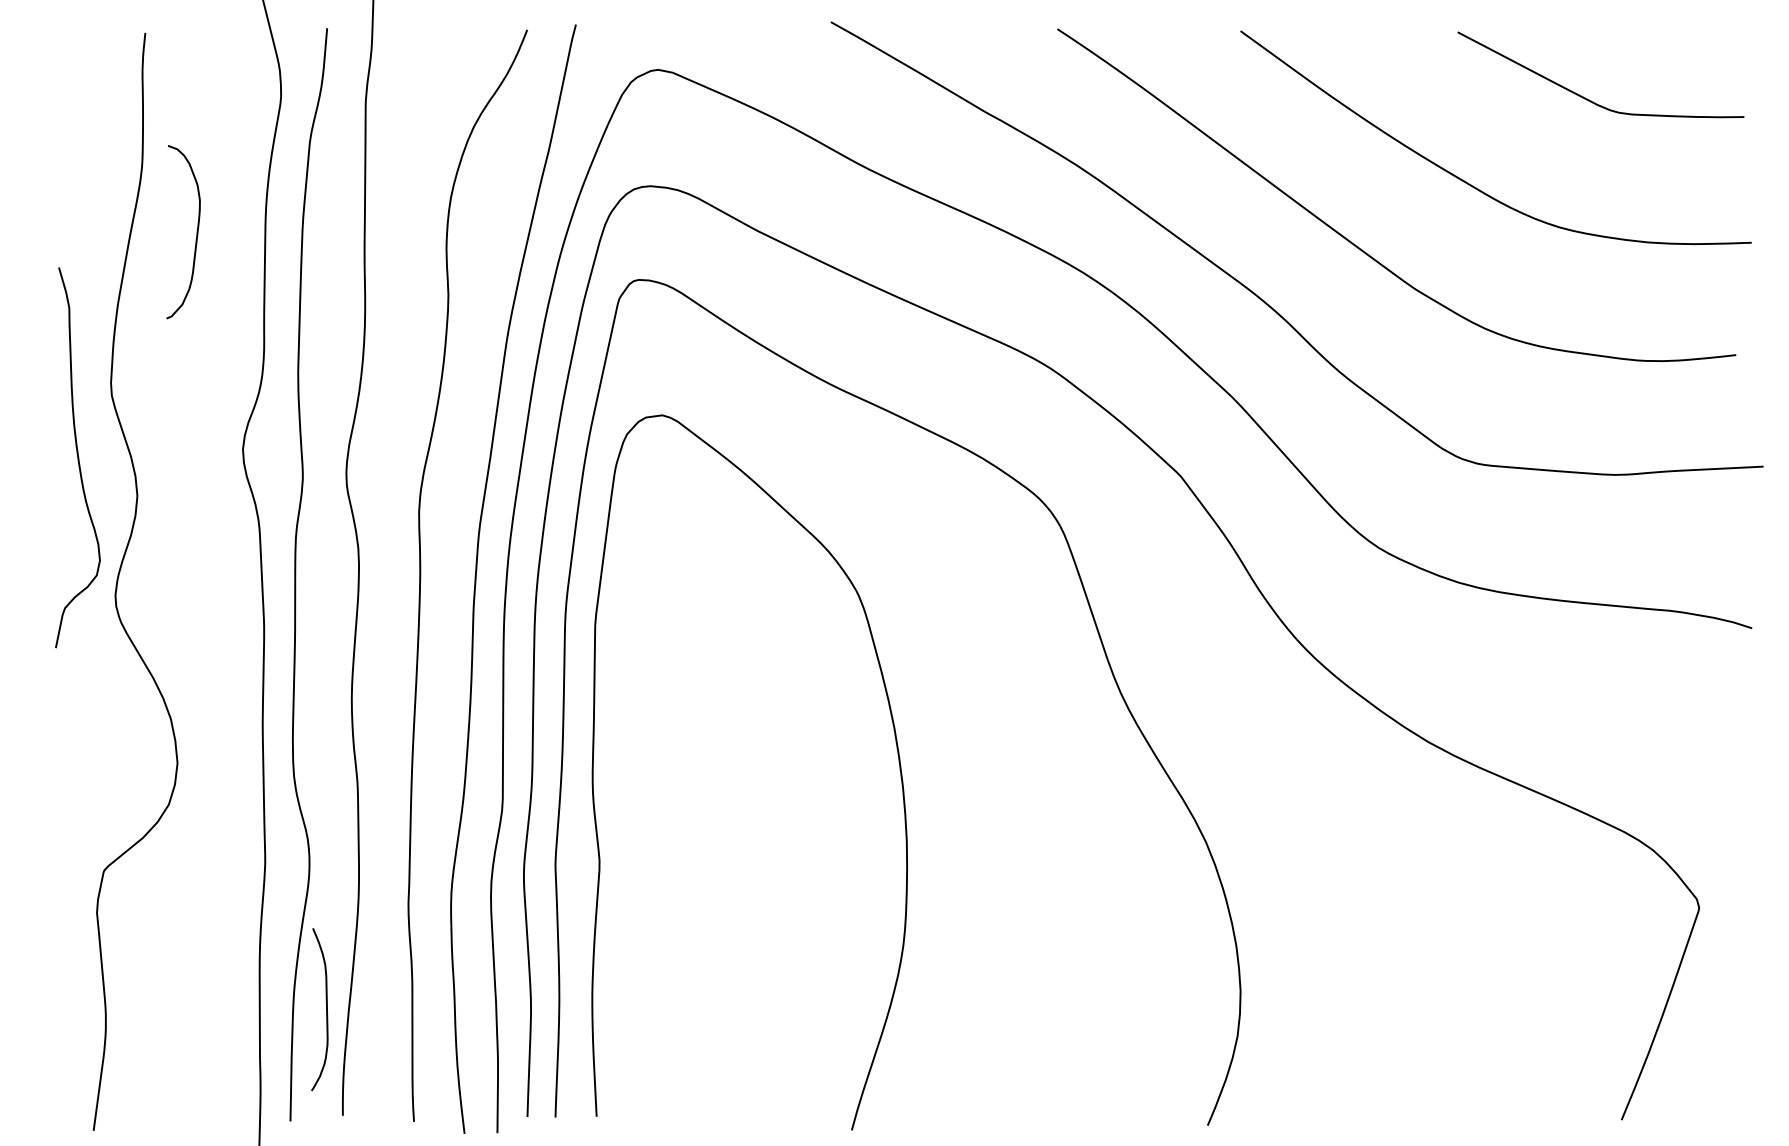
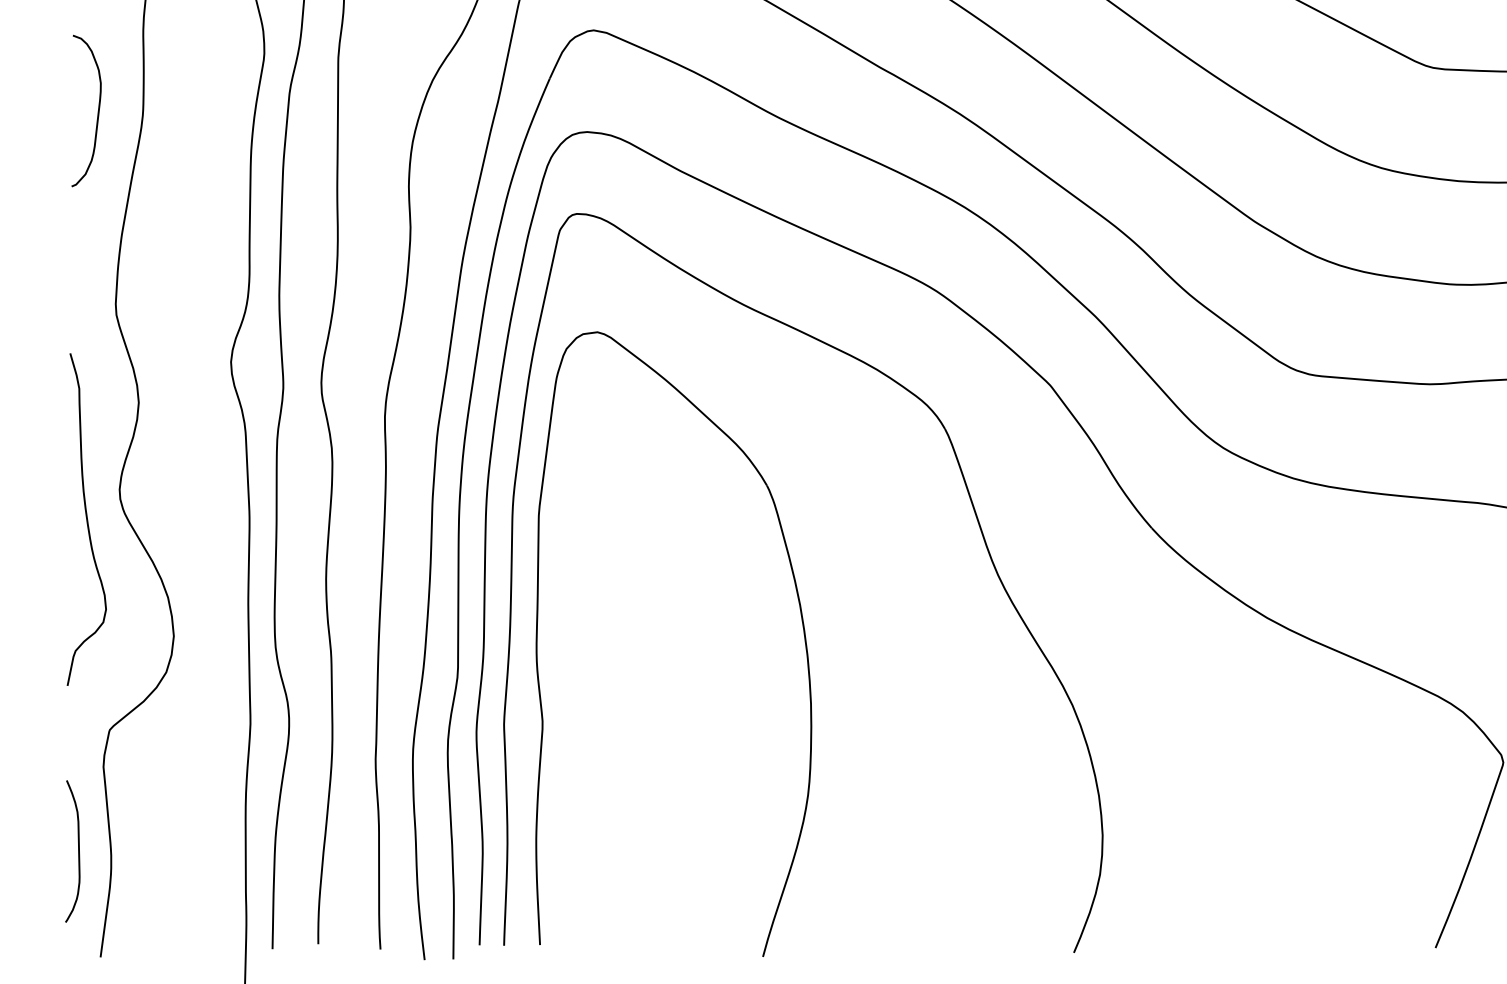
curve: (196, 232) -> (97, 111), moved
curve: (77, 457) -> (86, 519), moved
curve: (326, 1009) -> (78, 851), moved

